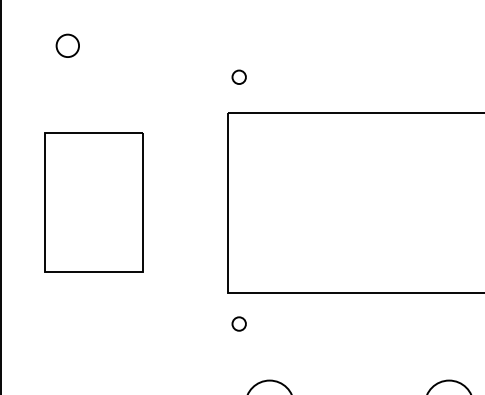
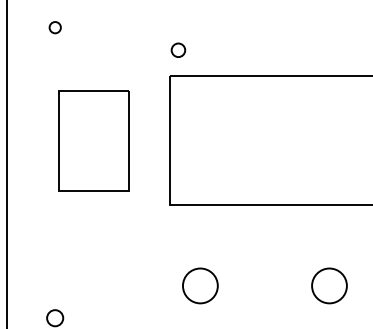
circle: (68, 45) -> (55, 27), size x0.7
circle: (239, 77) -> (178, 50), size x1.4
part: (93, 202) -> (93, 140), moved
circle: (239, 323) -> (178, 227), removed

